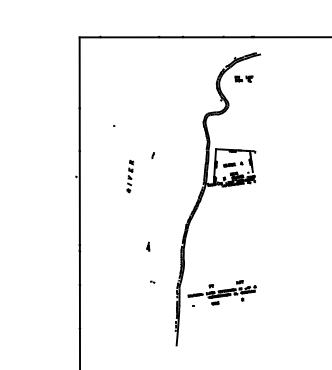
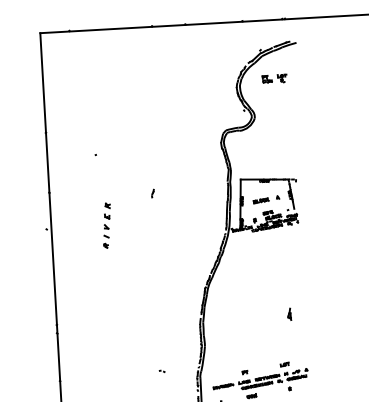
part: (130, 176) -> (107, 225), moved
part: (148, 246) -> (289, 313), moved

